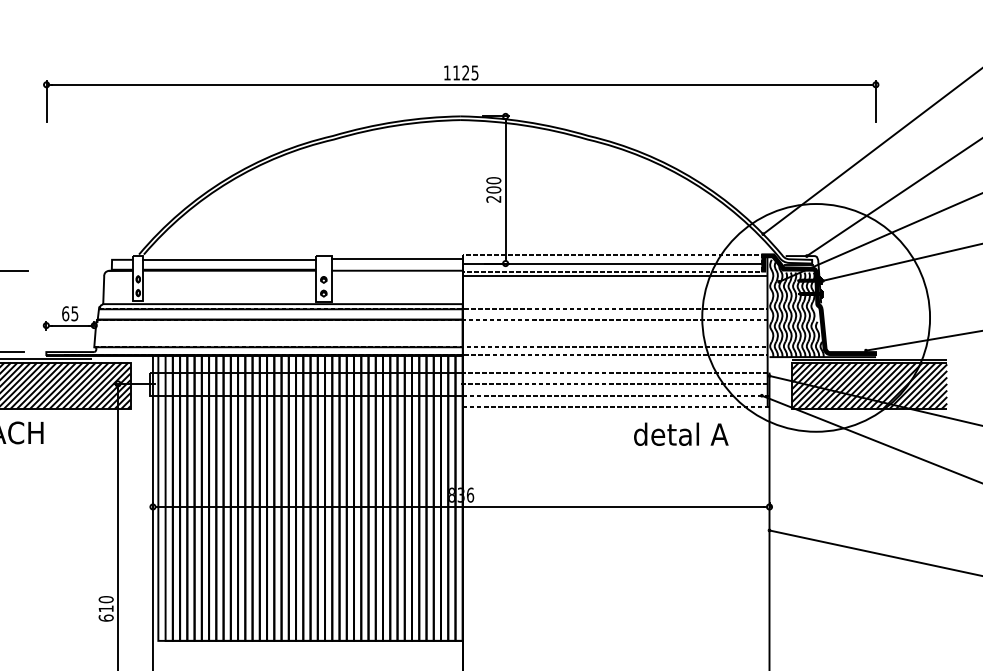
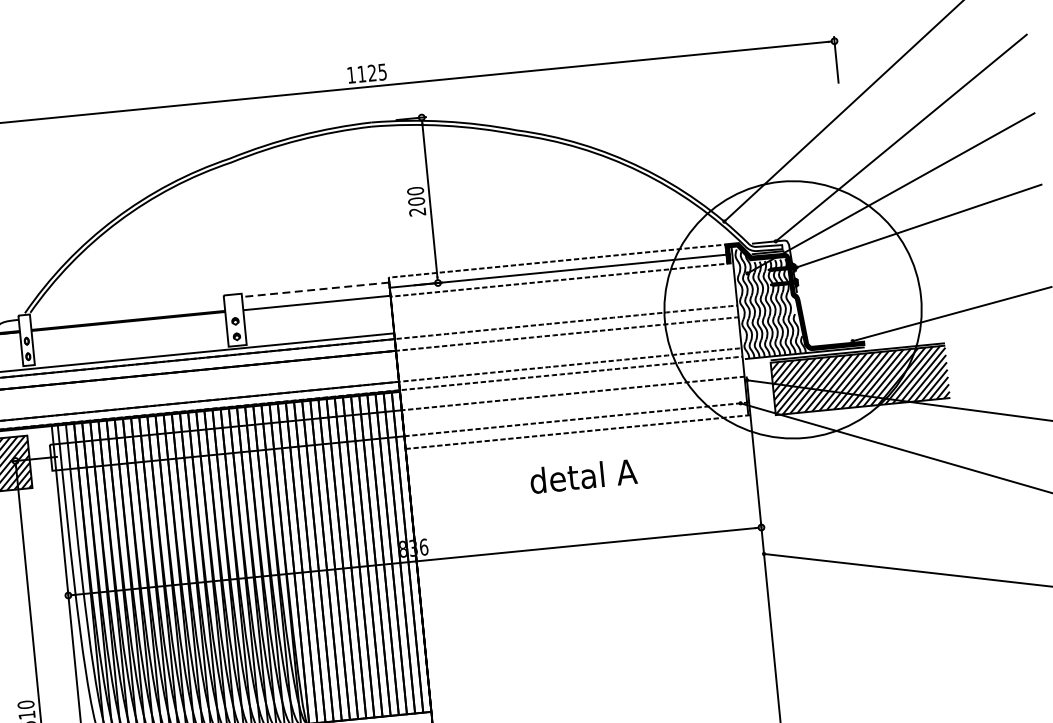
line: (397, 258) -> (315, 289), solid -> dashed
line: (229, 259) -> (127, 308), removed
line: (613, 275) -> (560, 284), removed
line: (615, 383) -> (574, 405), removed
text: (681, 433) -> (583, 475), moved

